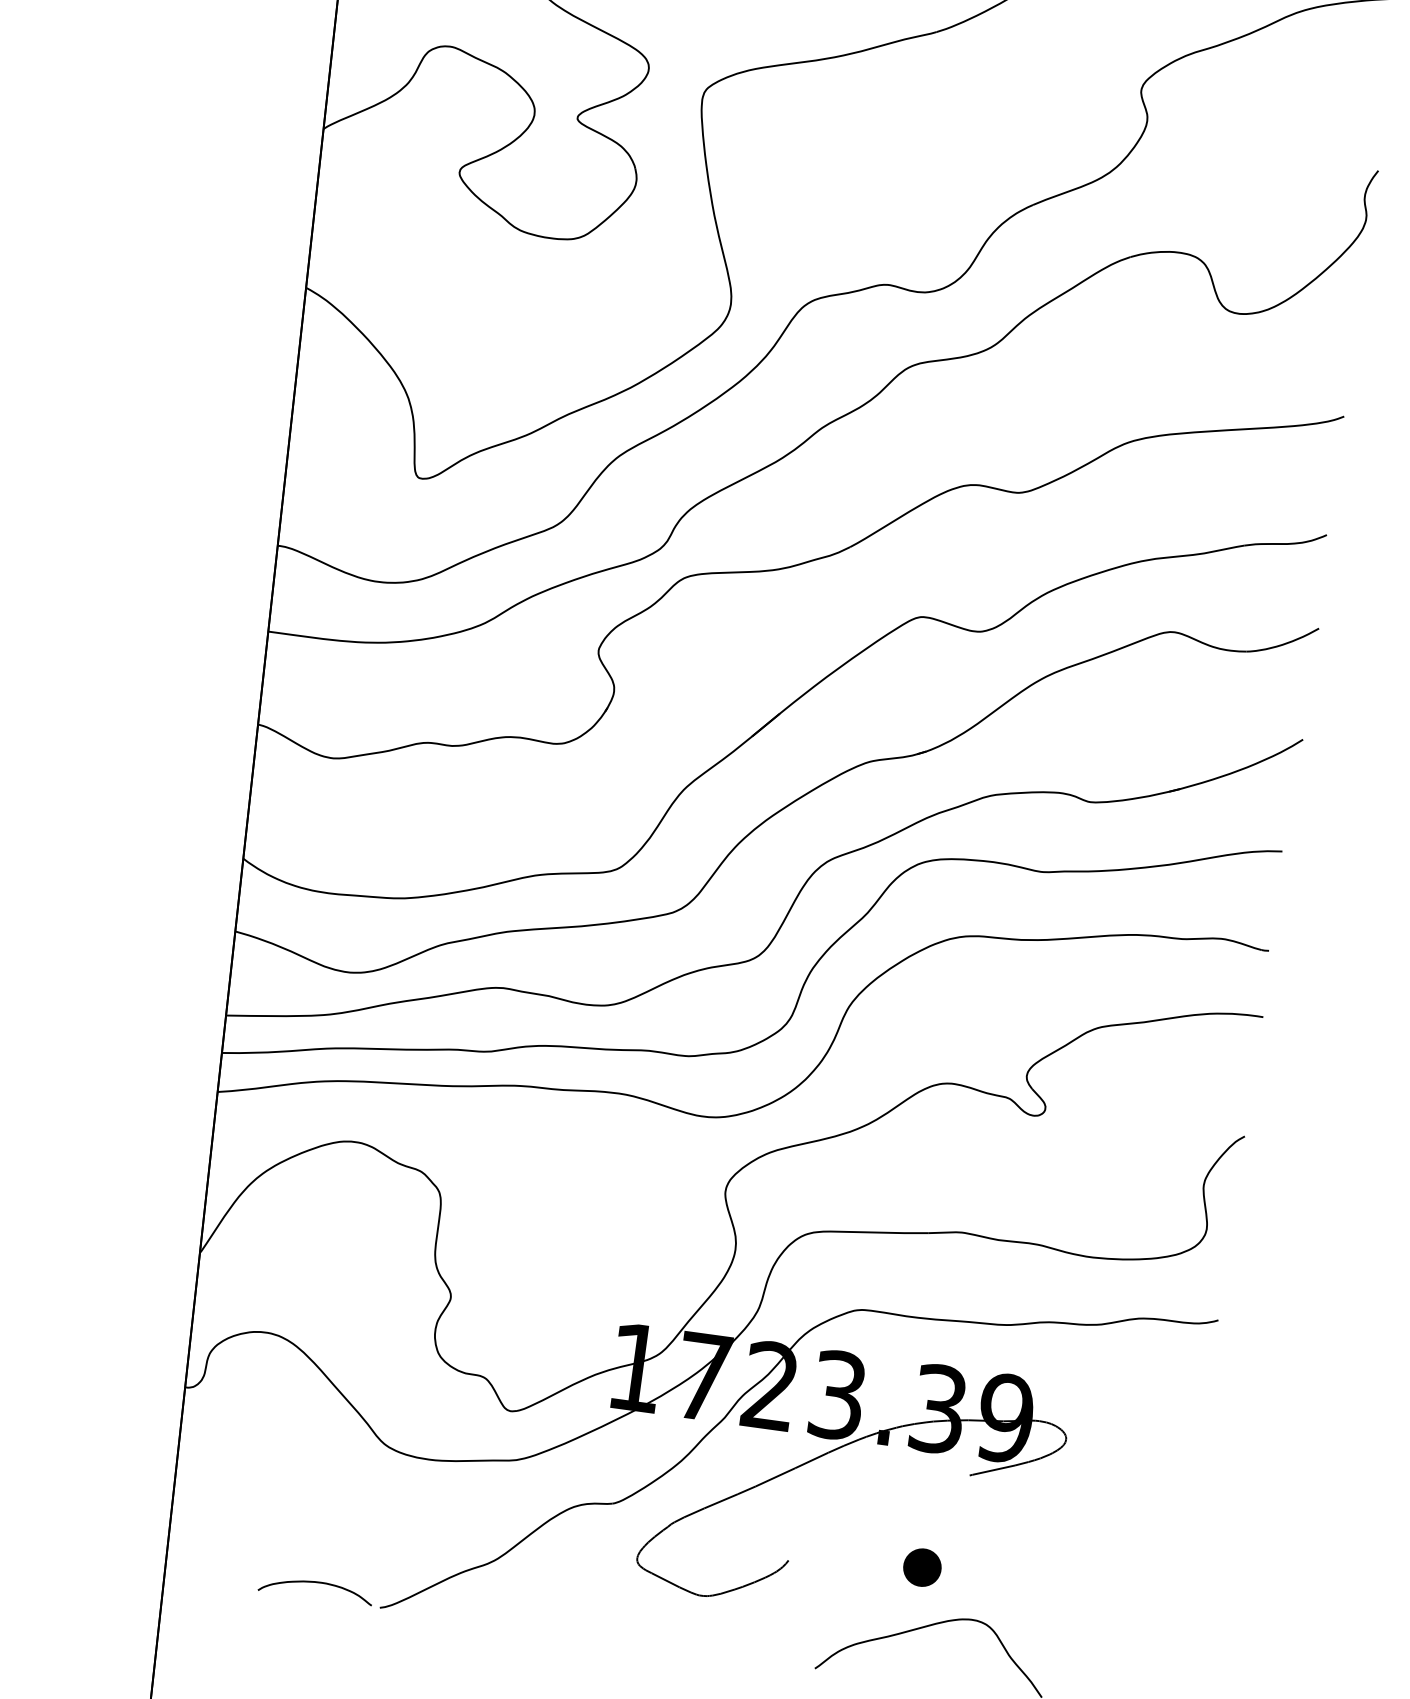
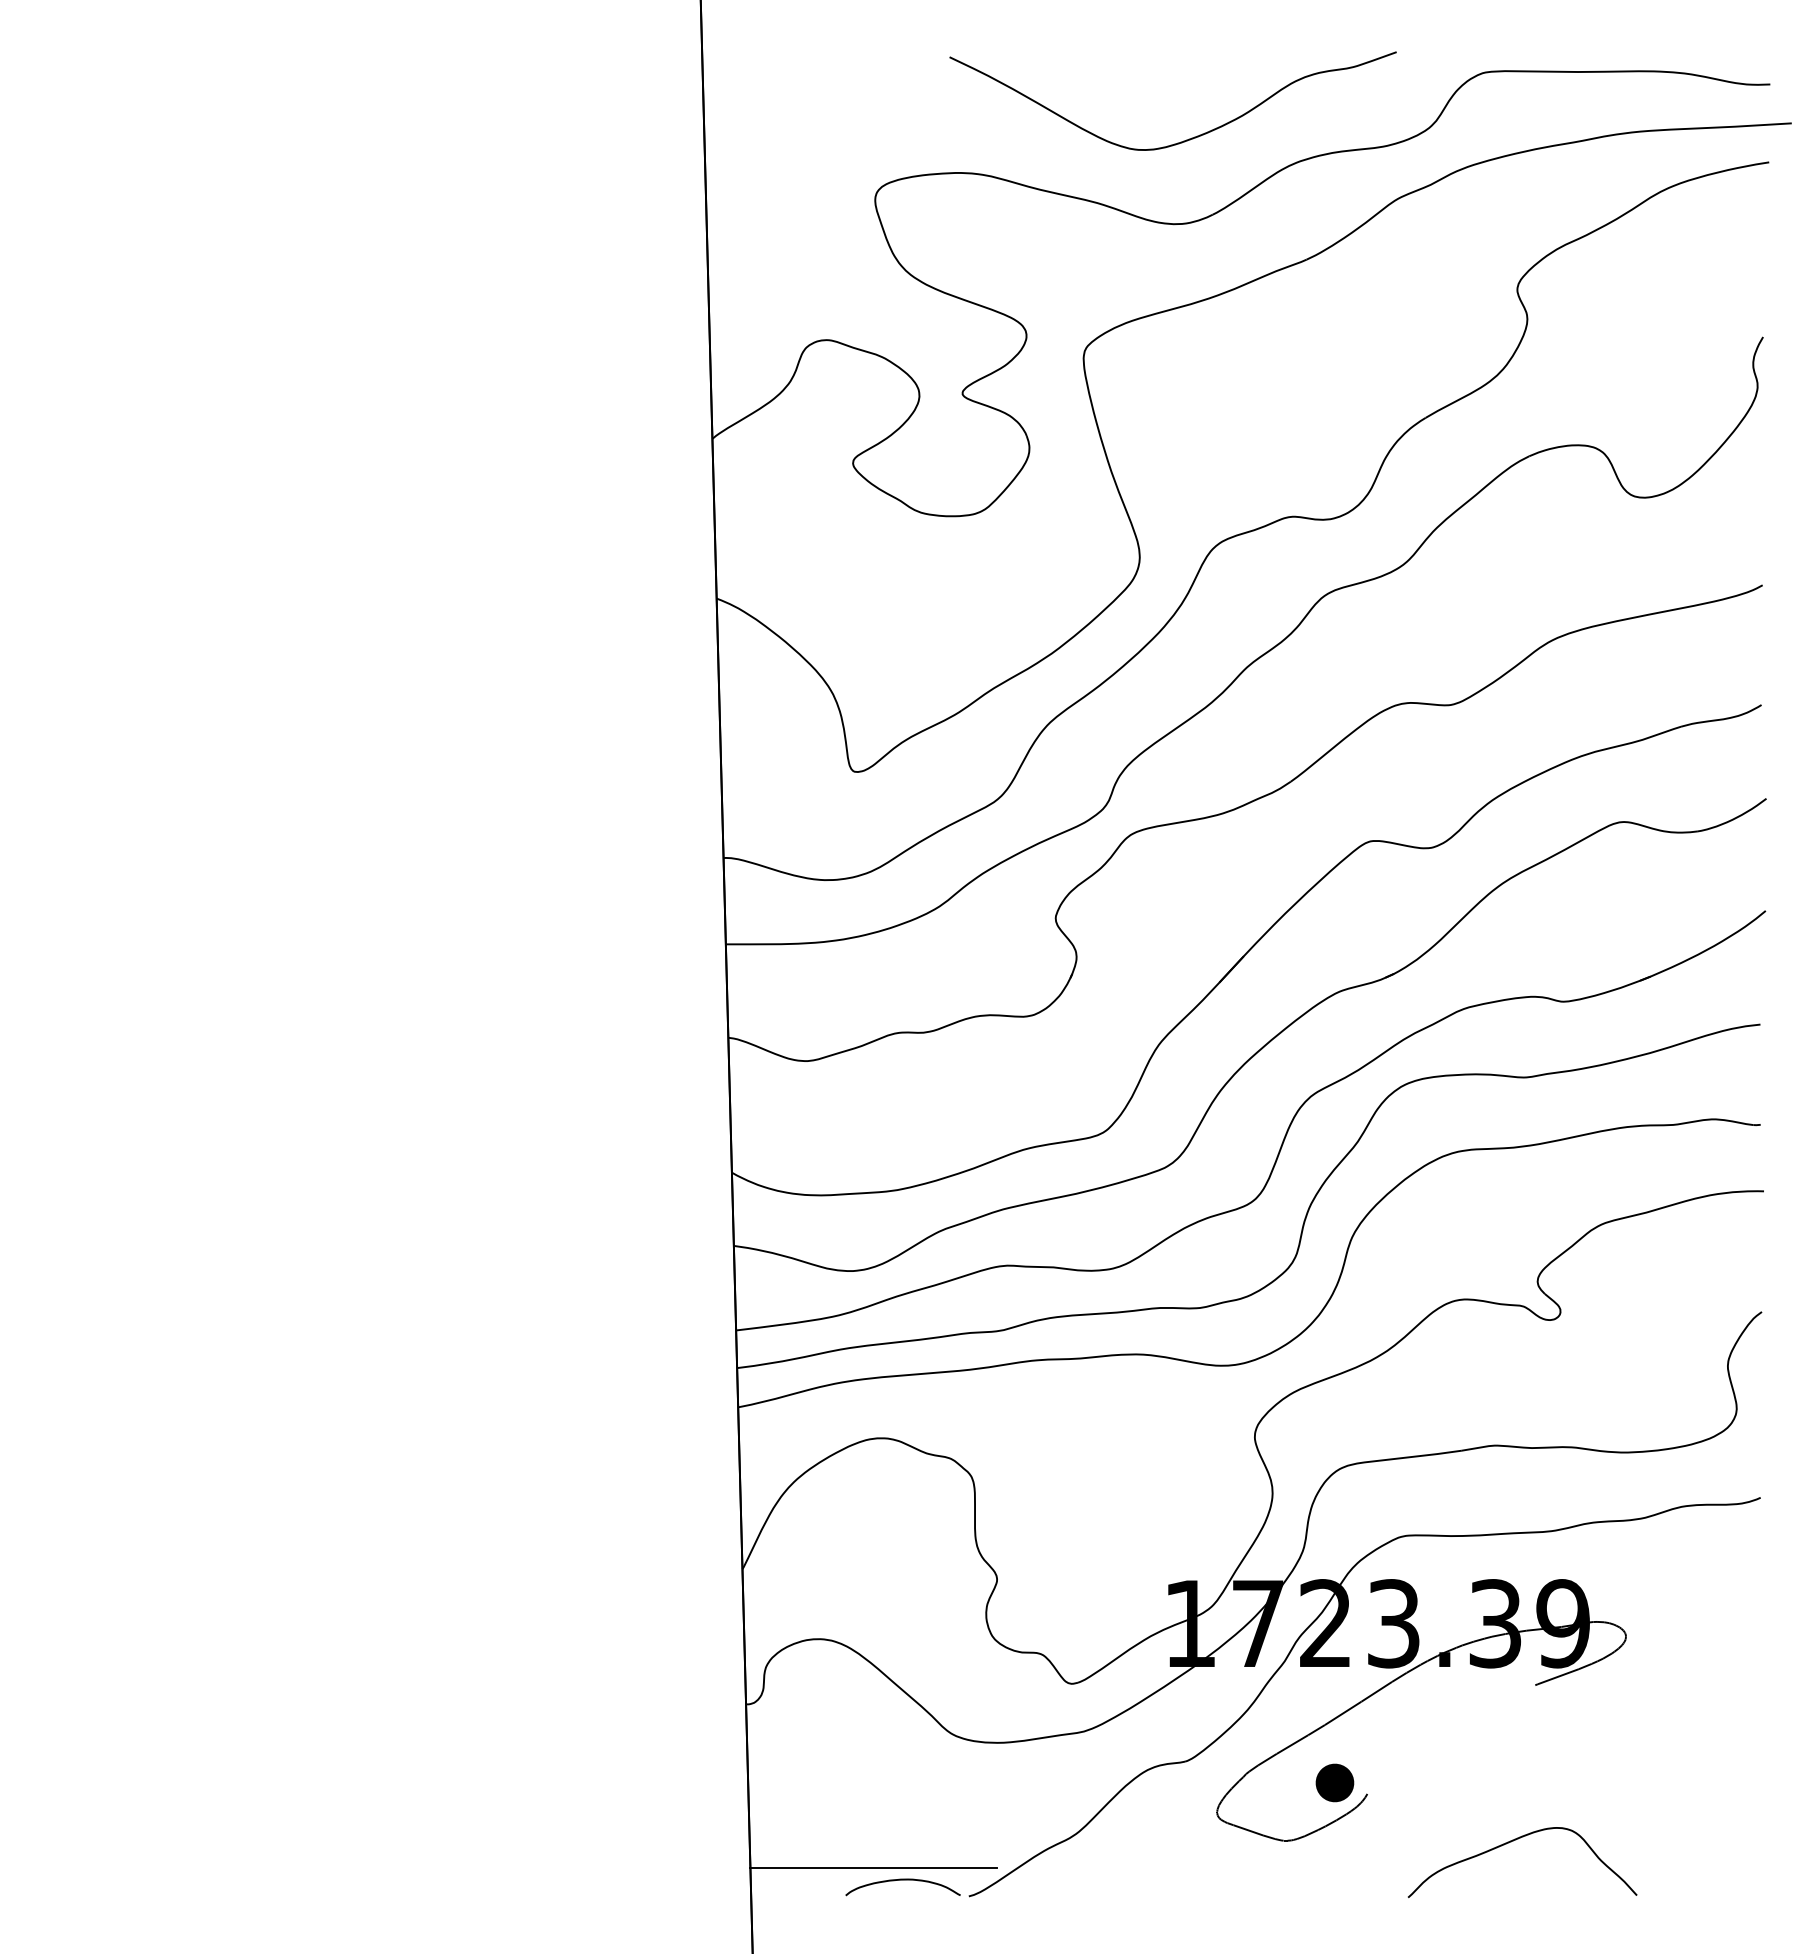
line: (289, 1566) -> (873, 1867), added
part: (922, 1567) -> (1334, 1782), moved

